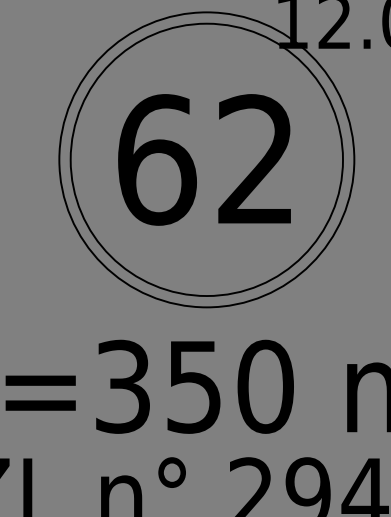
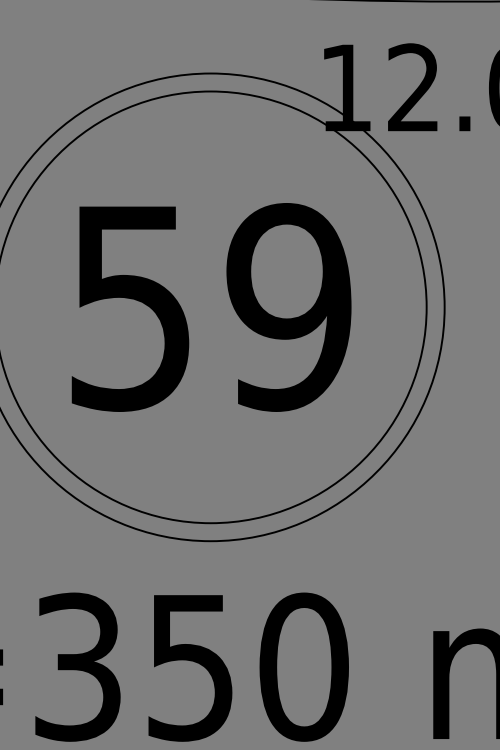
text: (206, 159) -> (210, 306), 62 -> 59

